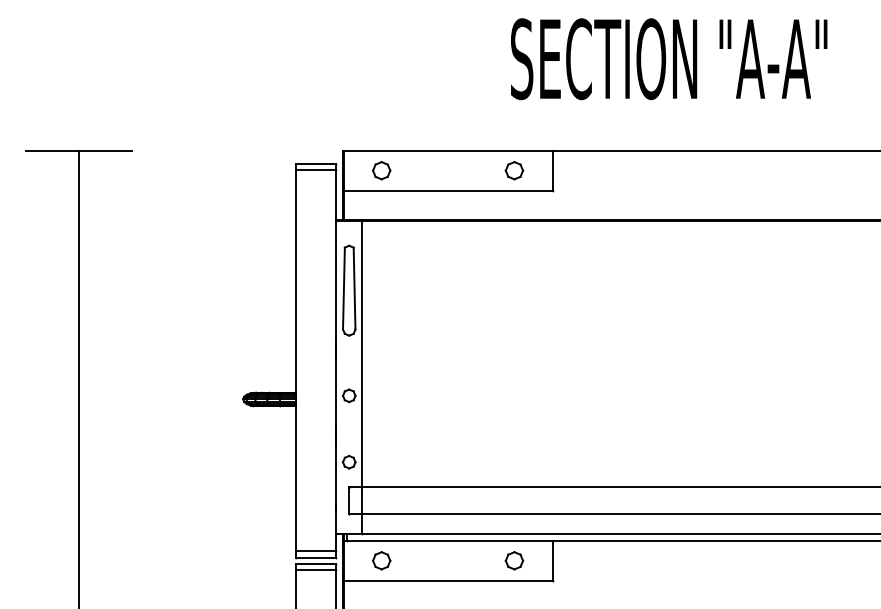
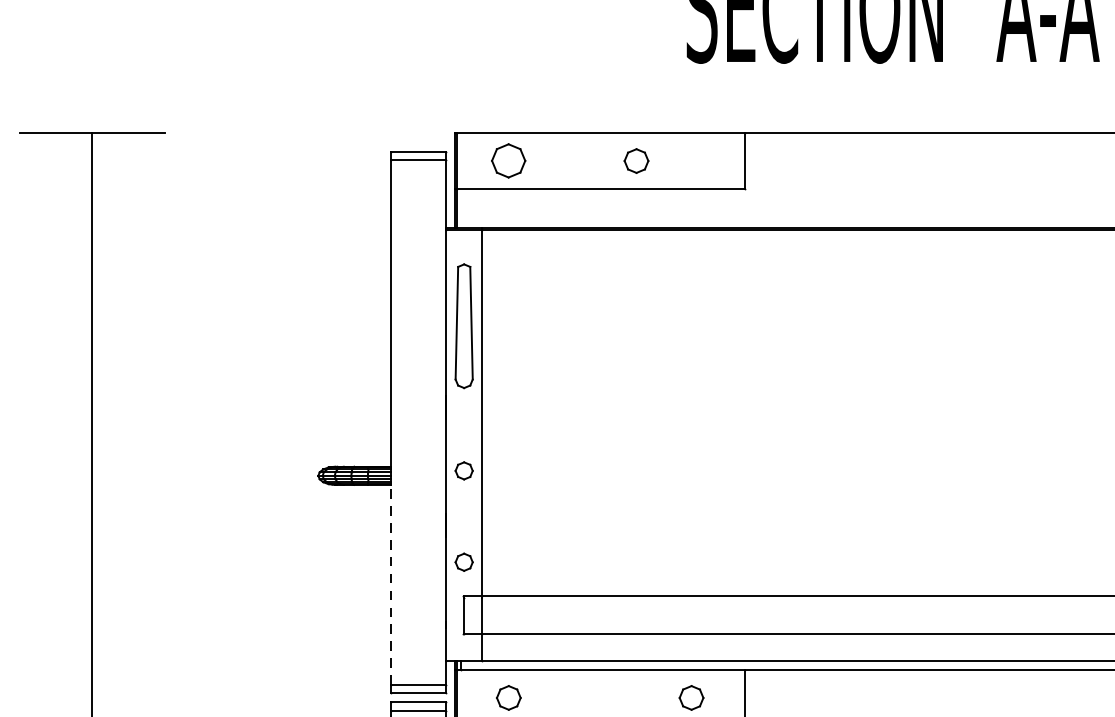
part: (381, 170) -> (508, 160), size x1.4
part: (514, 170) -> (636, 160), moved
line: (296, 478) -> (391, 584), solid -> dashed

